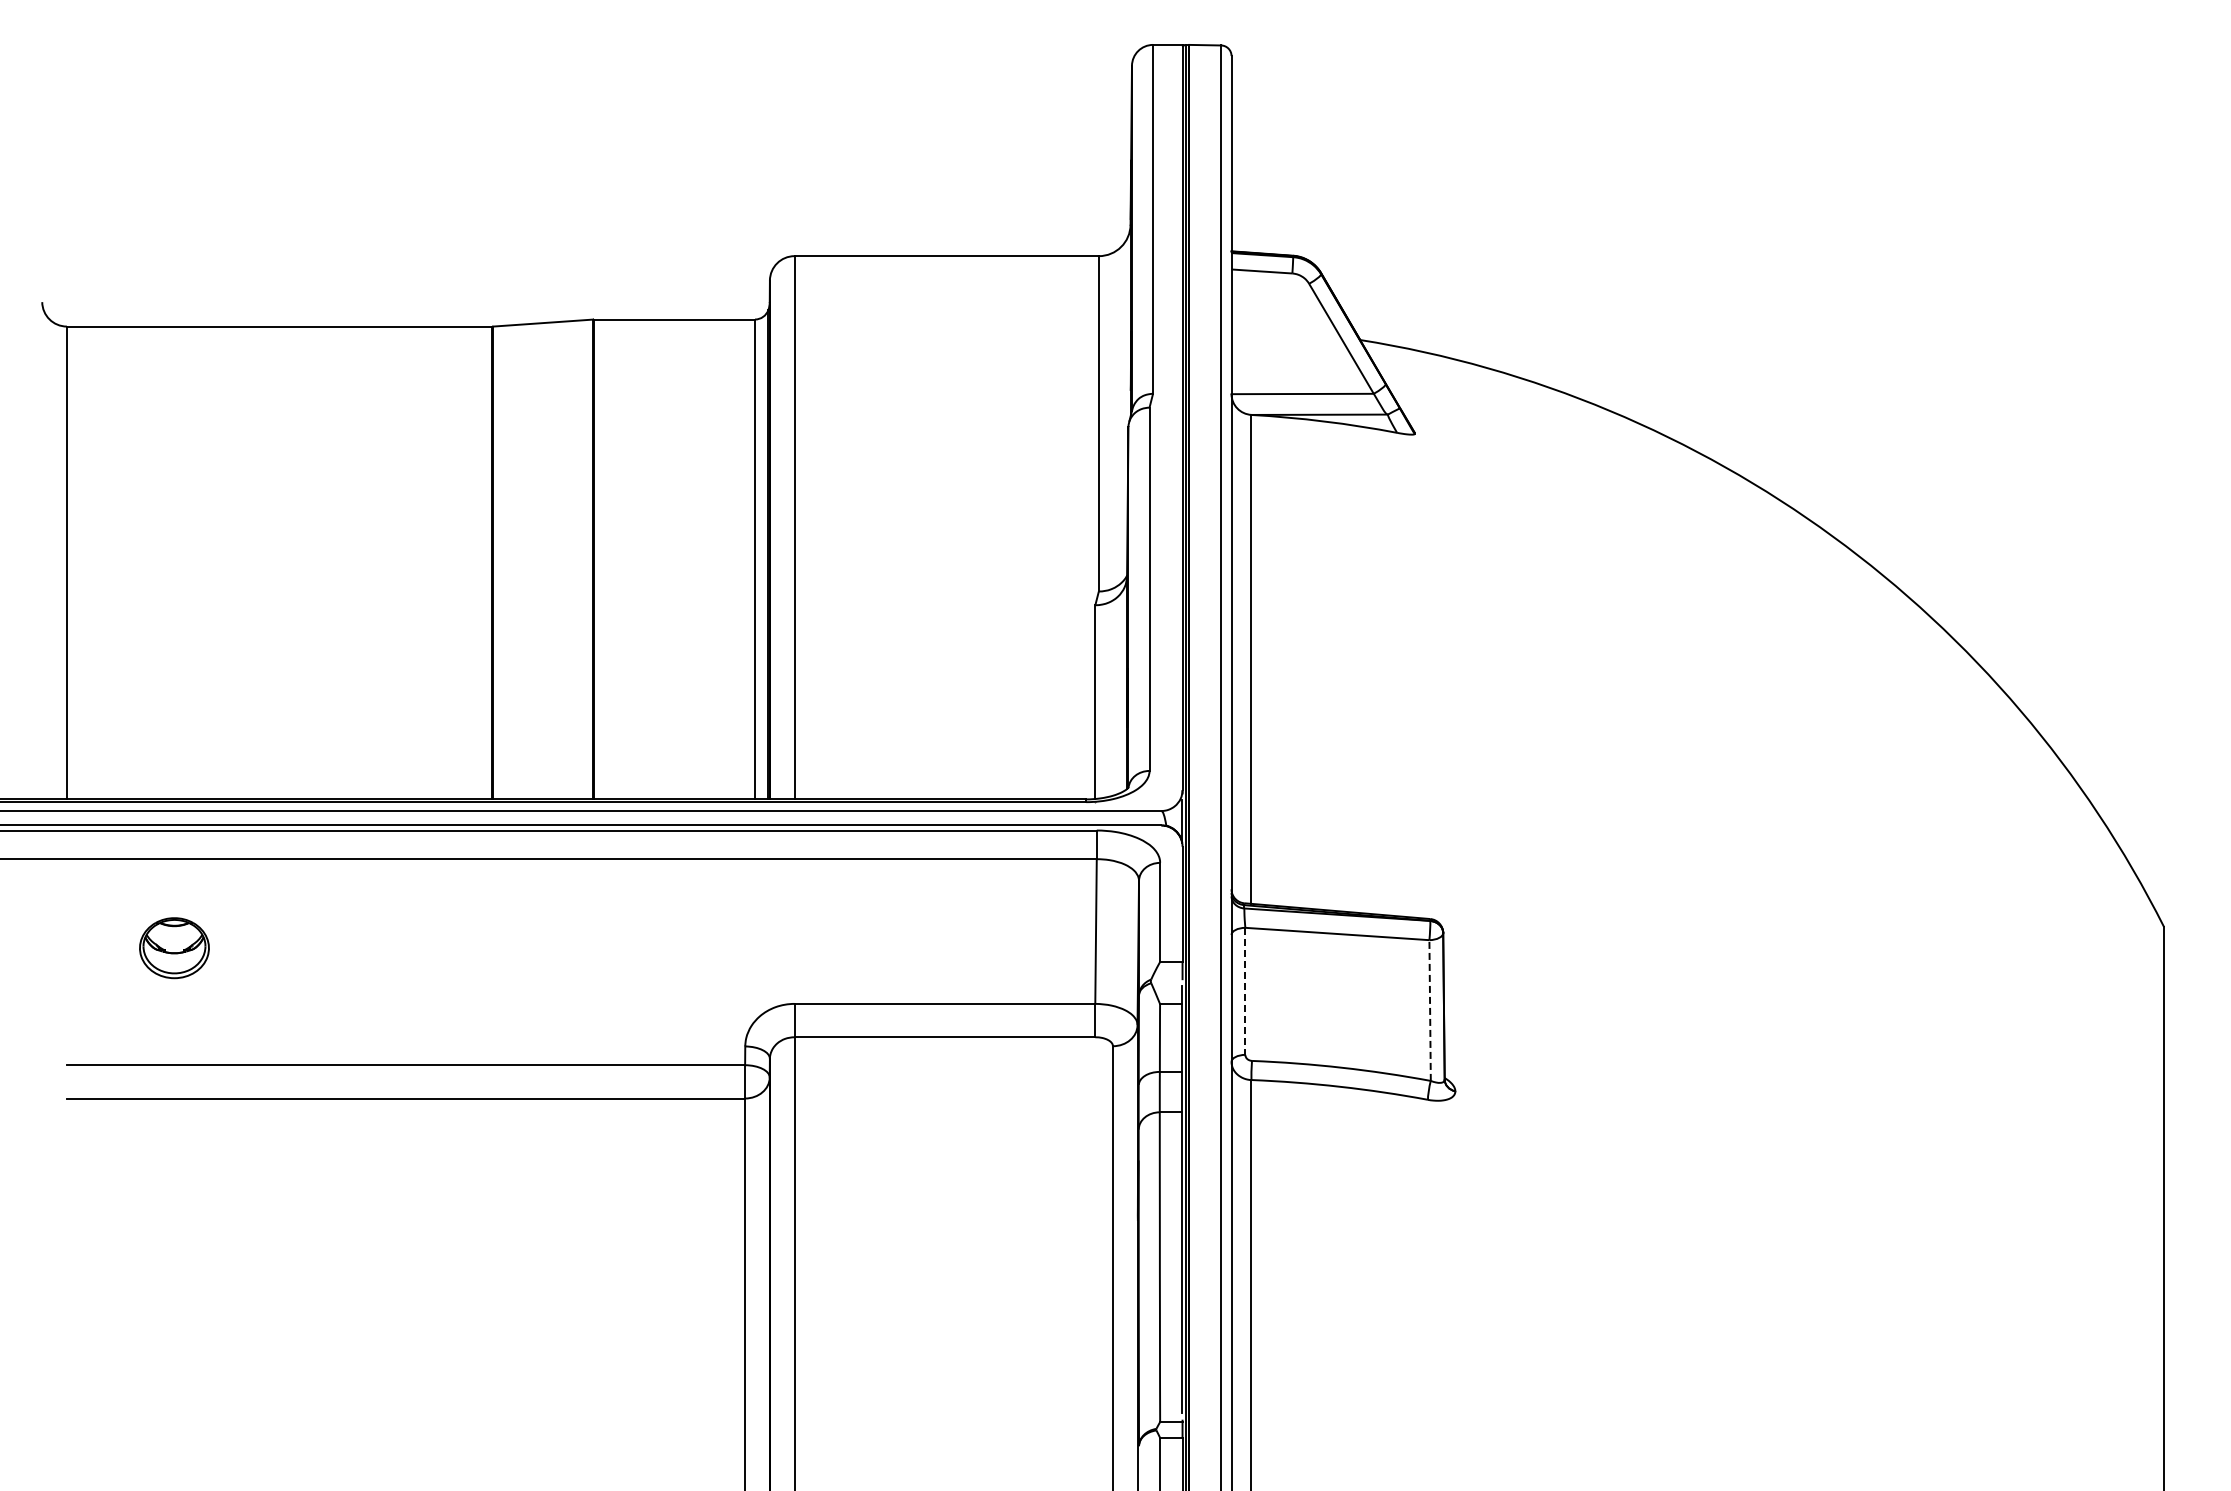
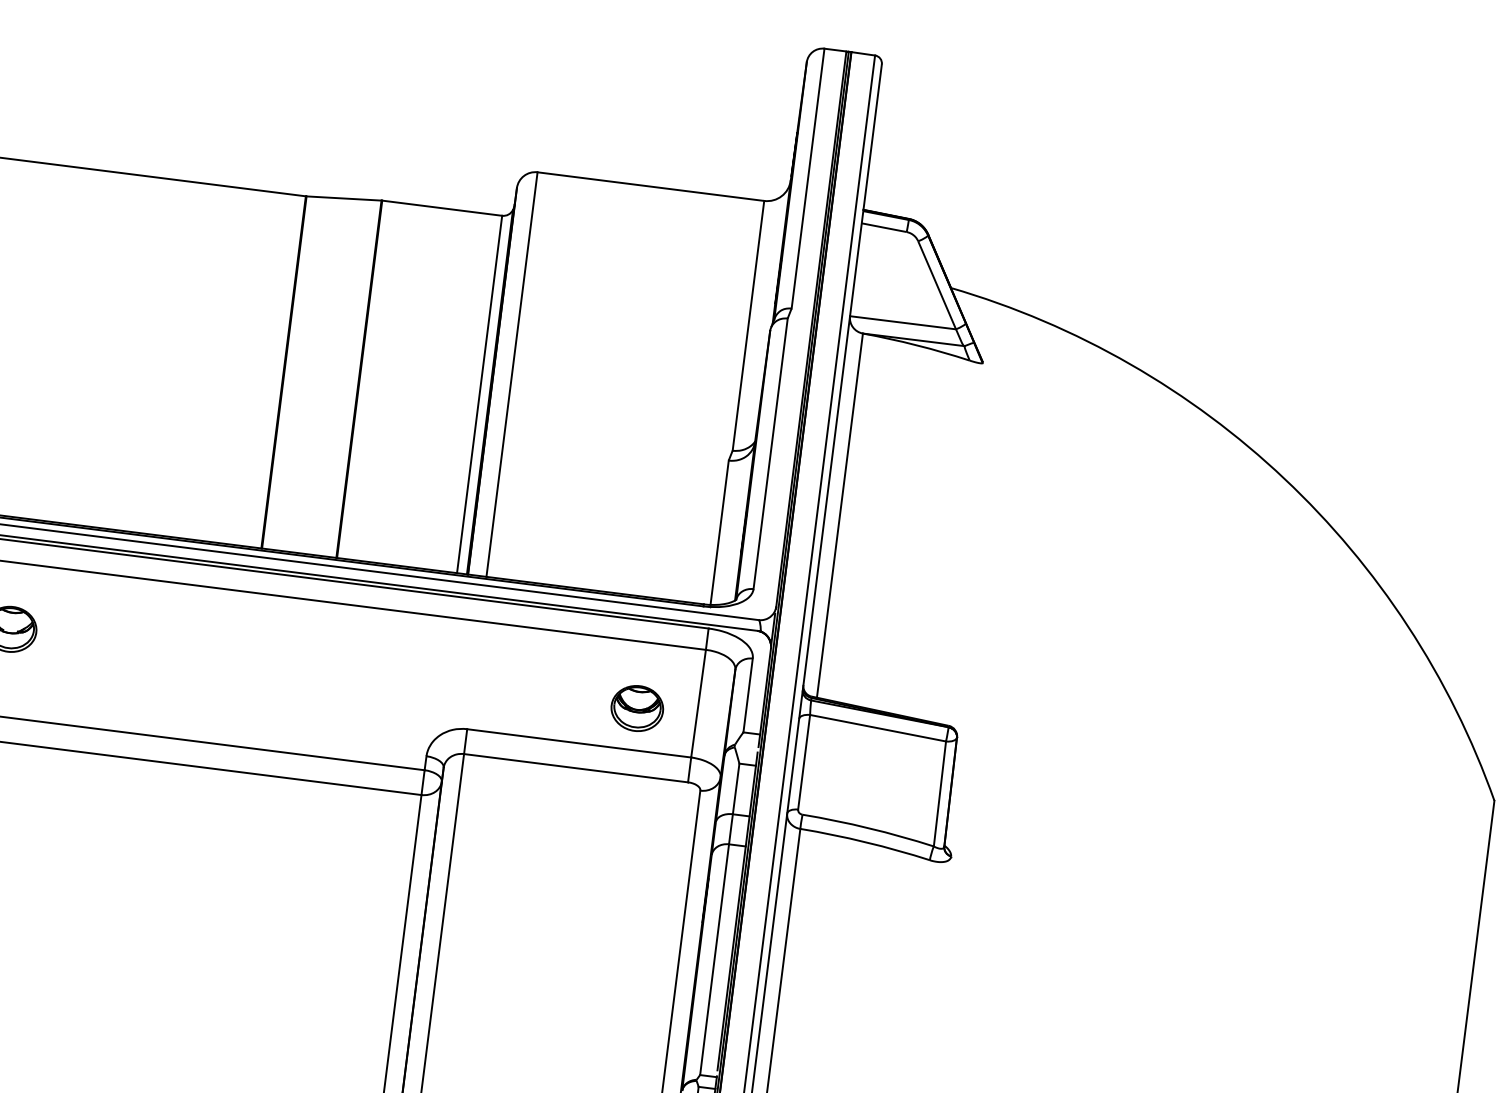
part: (1015, 948) -> (636, 708), added
line: (1245, 991) -> (804, 762), dashed -> solid
line: (1430, 1010) -> (940, 793), dashed -> solid

